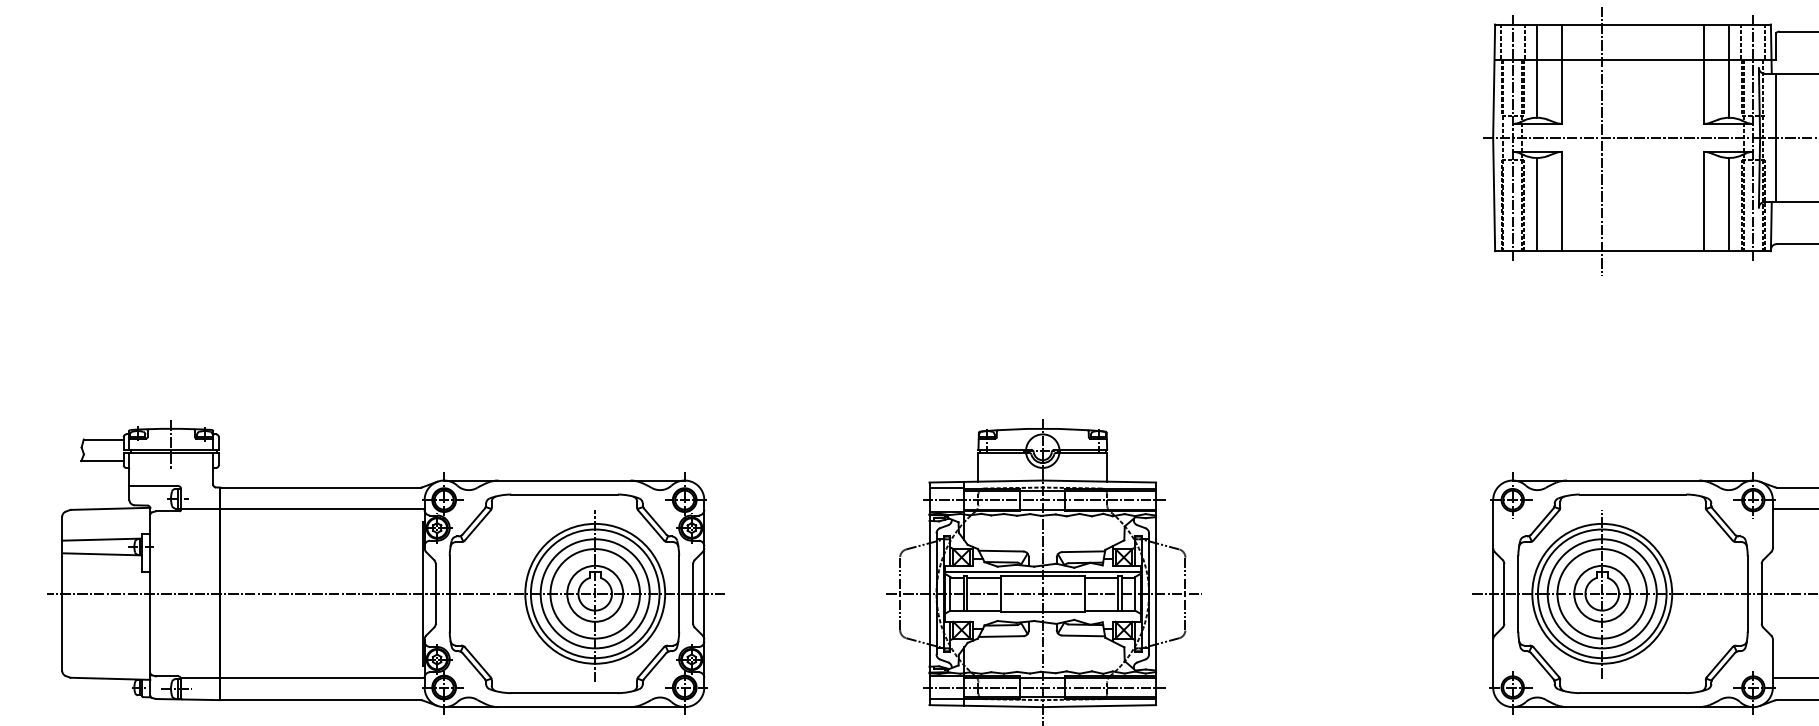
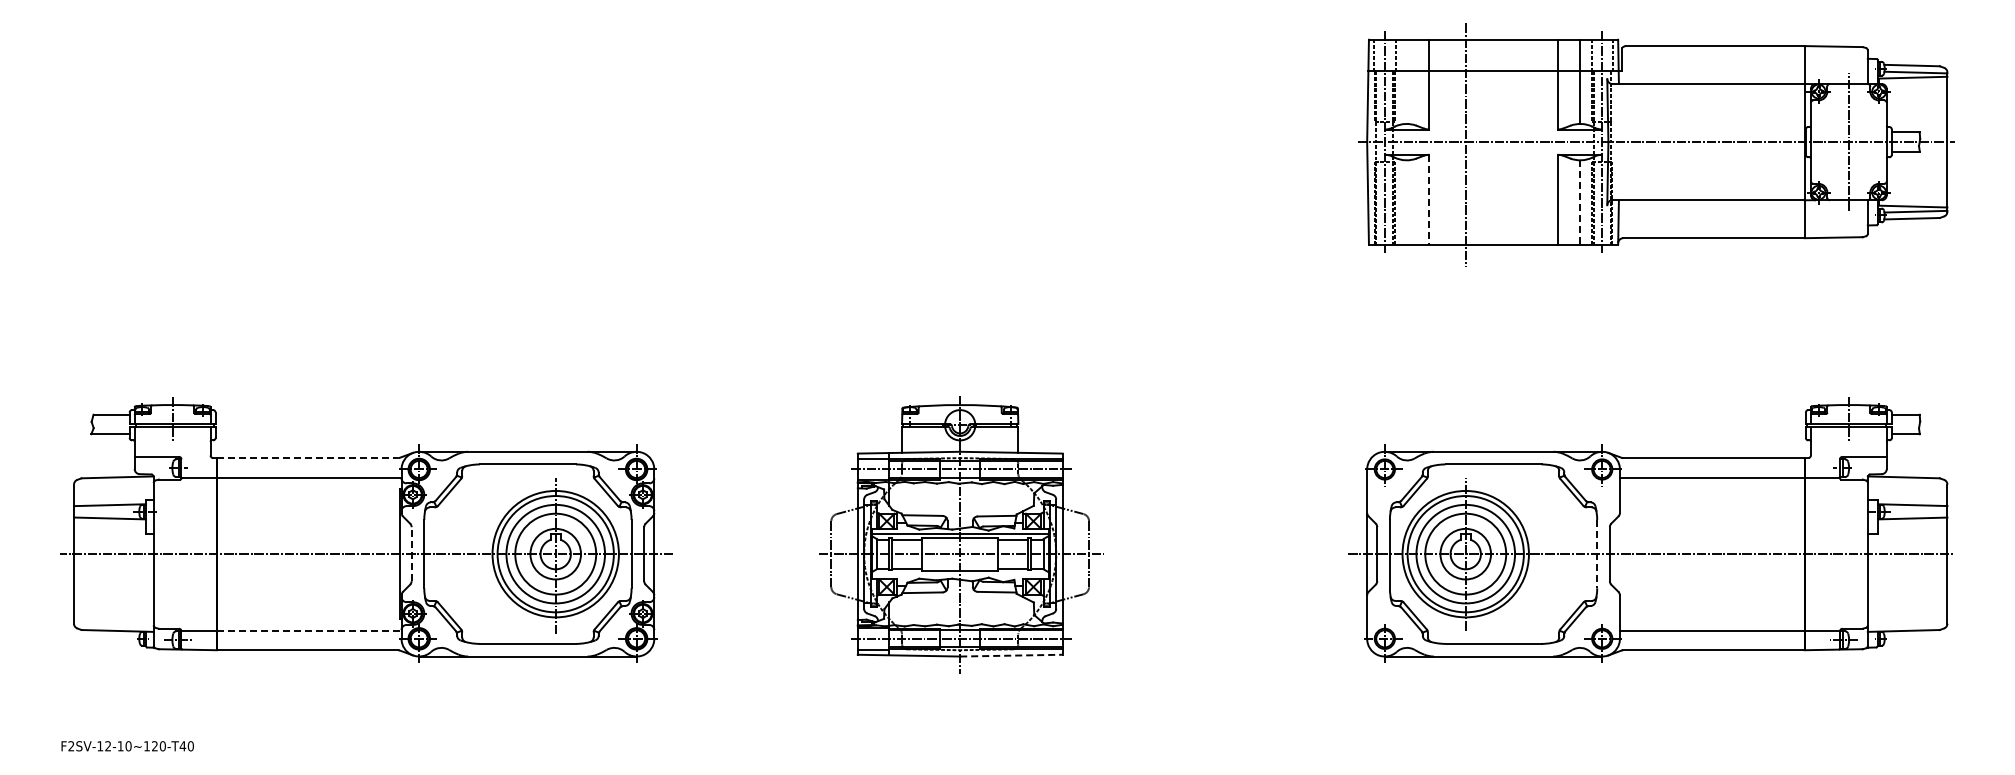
line: (1536, 70) -> (1406, 81), removed
line: (1775, 138) -> (1622, 142), removed
line: (1562, 201) -> (1429, 199), solid -> dashed
line: (1536, 204) -> (1406, 202), removed
line: (1729, 204) -> (1580, 202), solid -> dashed
line: (320, 487) -> (307, 458), solid -> dashed
line: (435, 594) -> (411, 554), solid -> dashed
line: (1748, 594) -> (1597, 554), solid -> dashed
line: (322, 678) -> (309, 630), solid -> dashed
line: (1099, 705) -> (1011, 655), solid -> dashed

